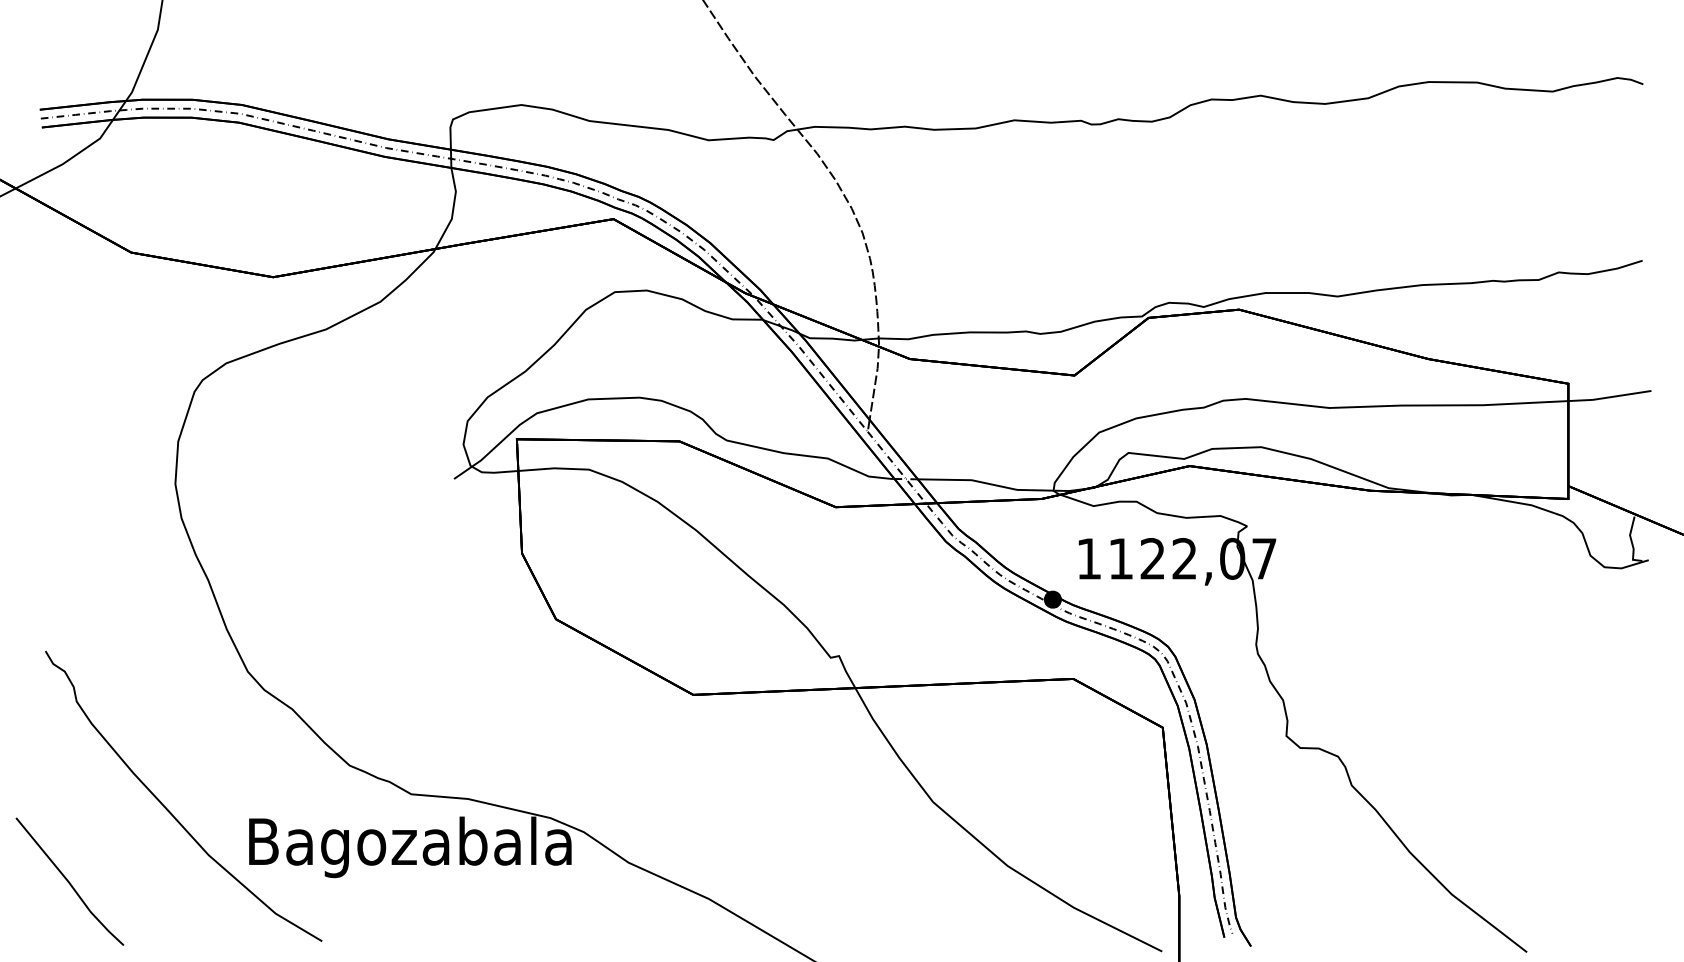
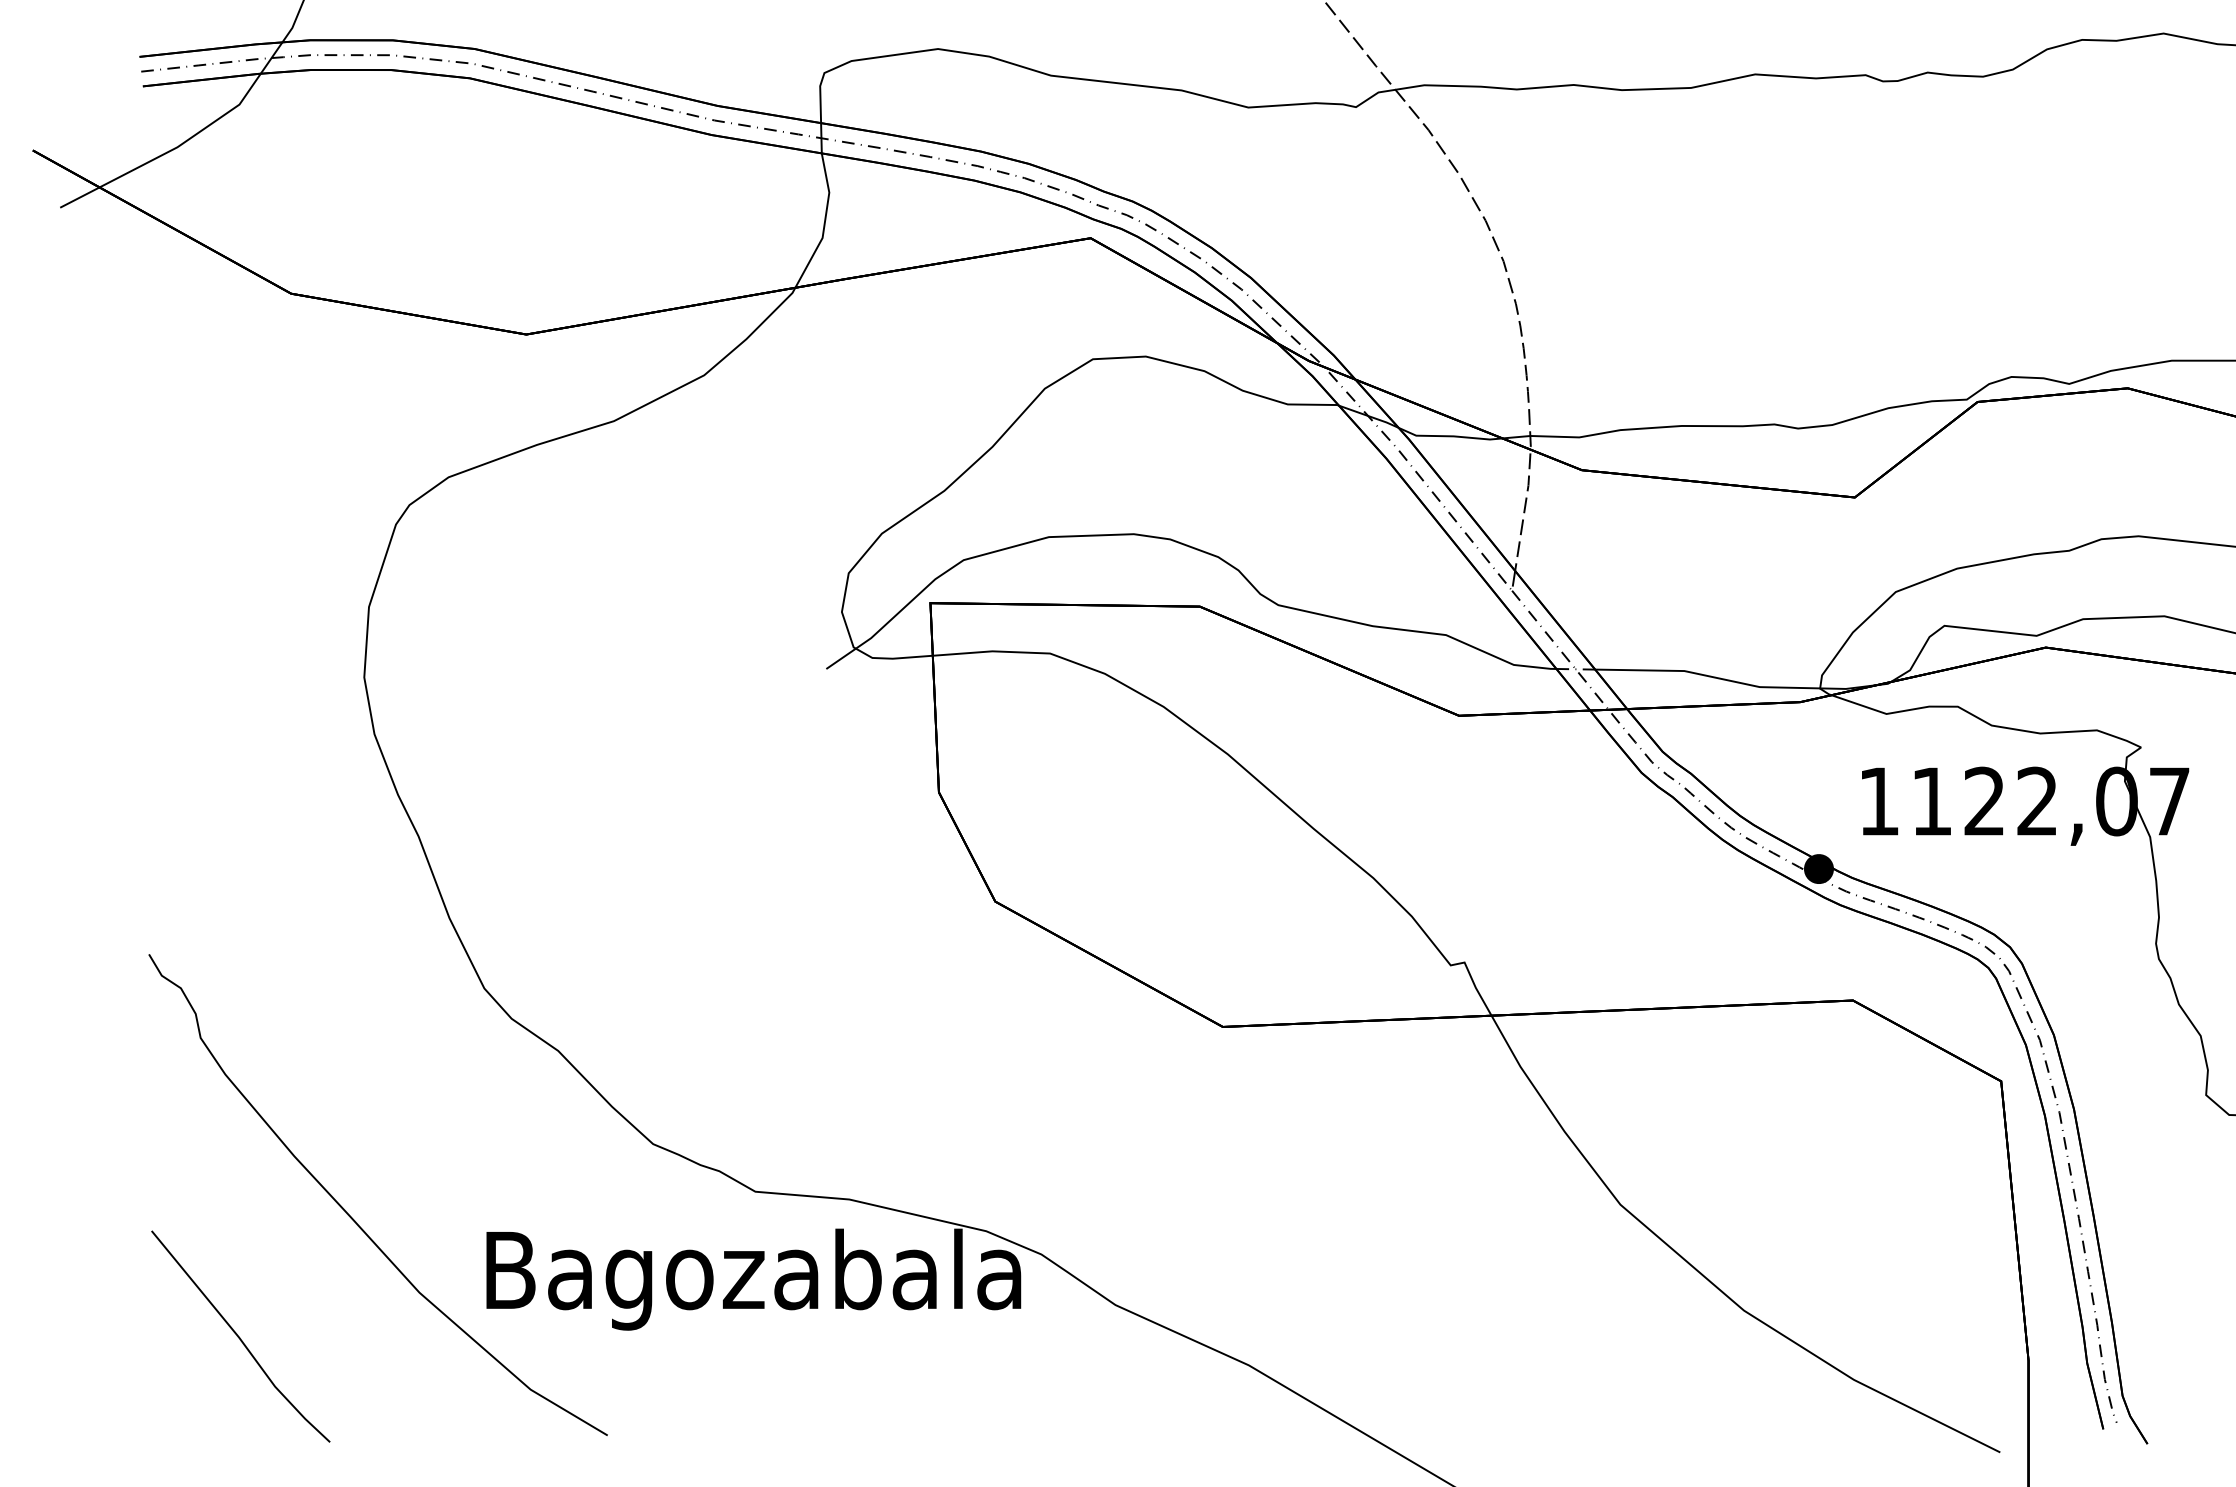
line: (69, 881) -> (240, 1336), moved

